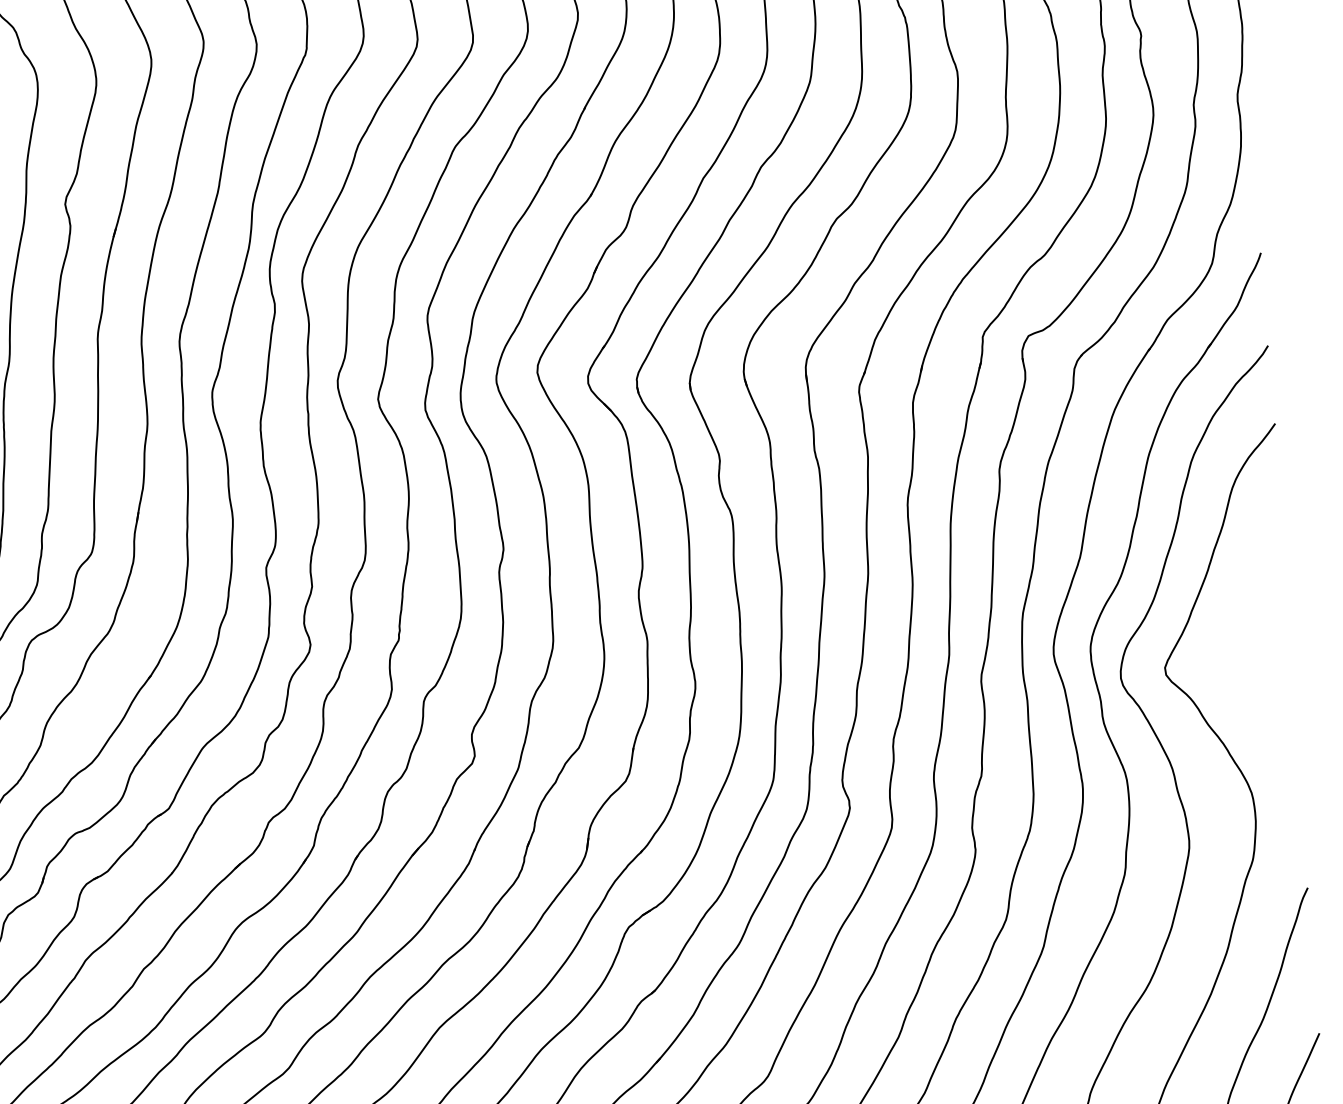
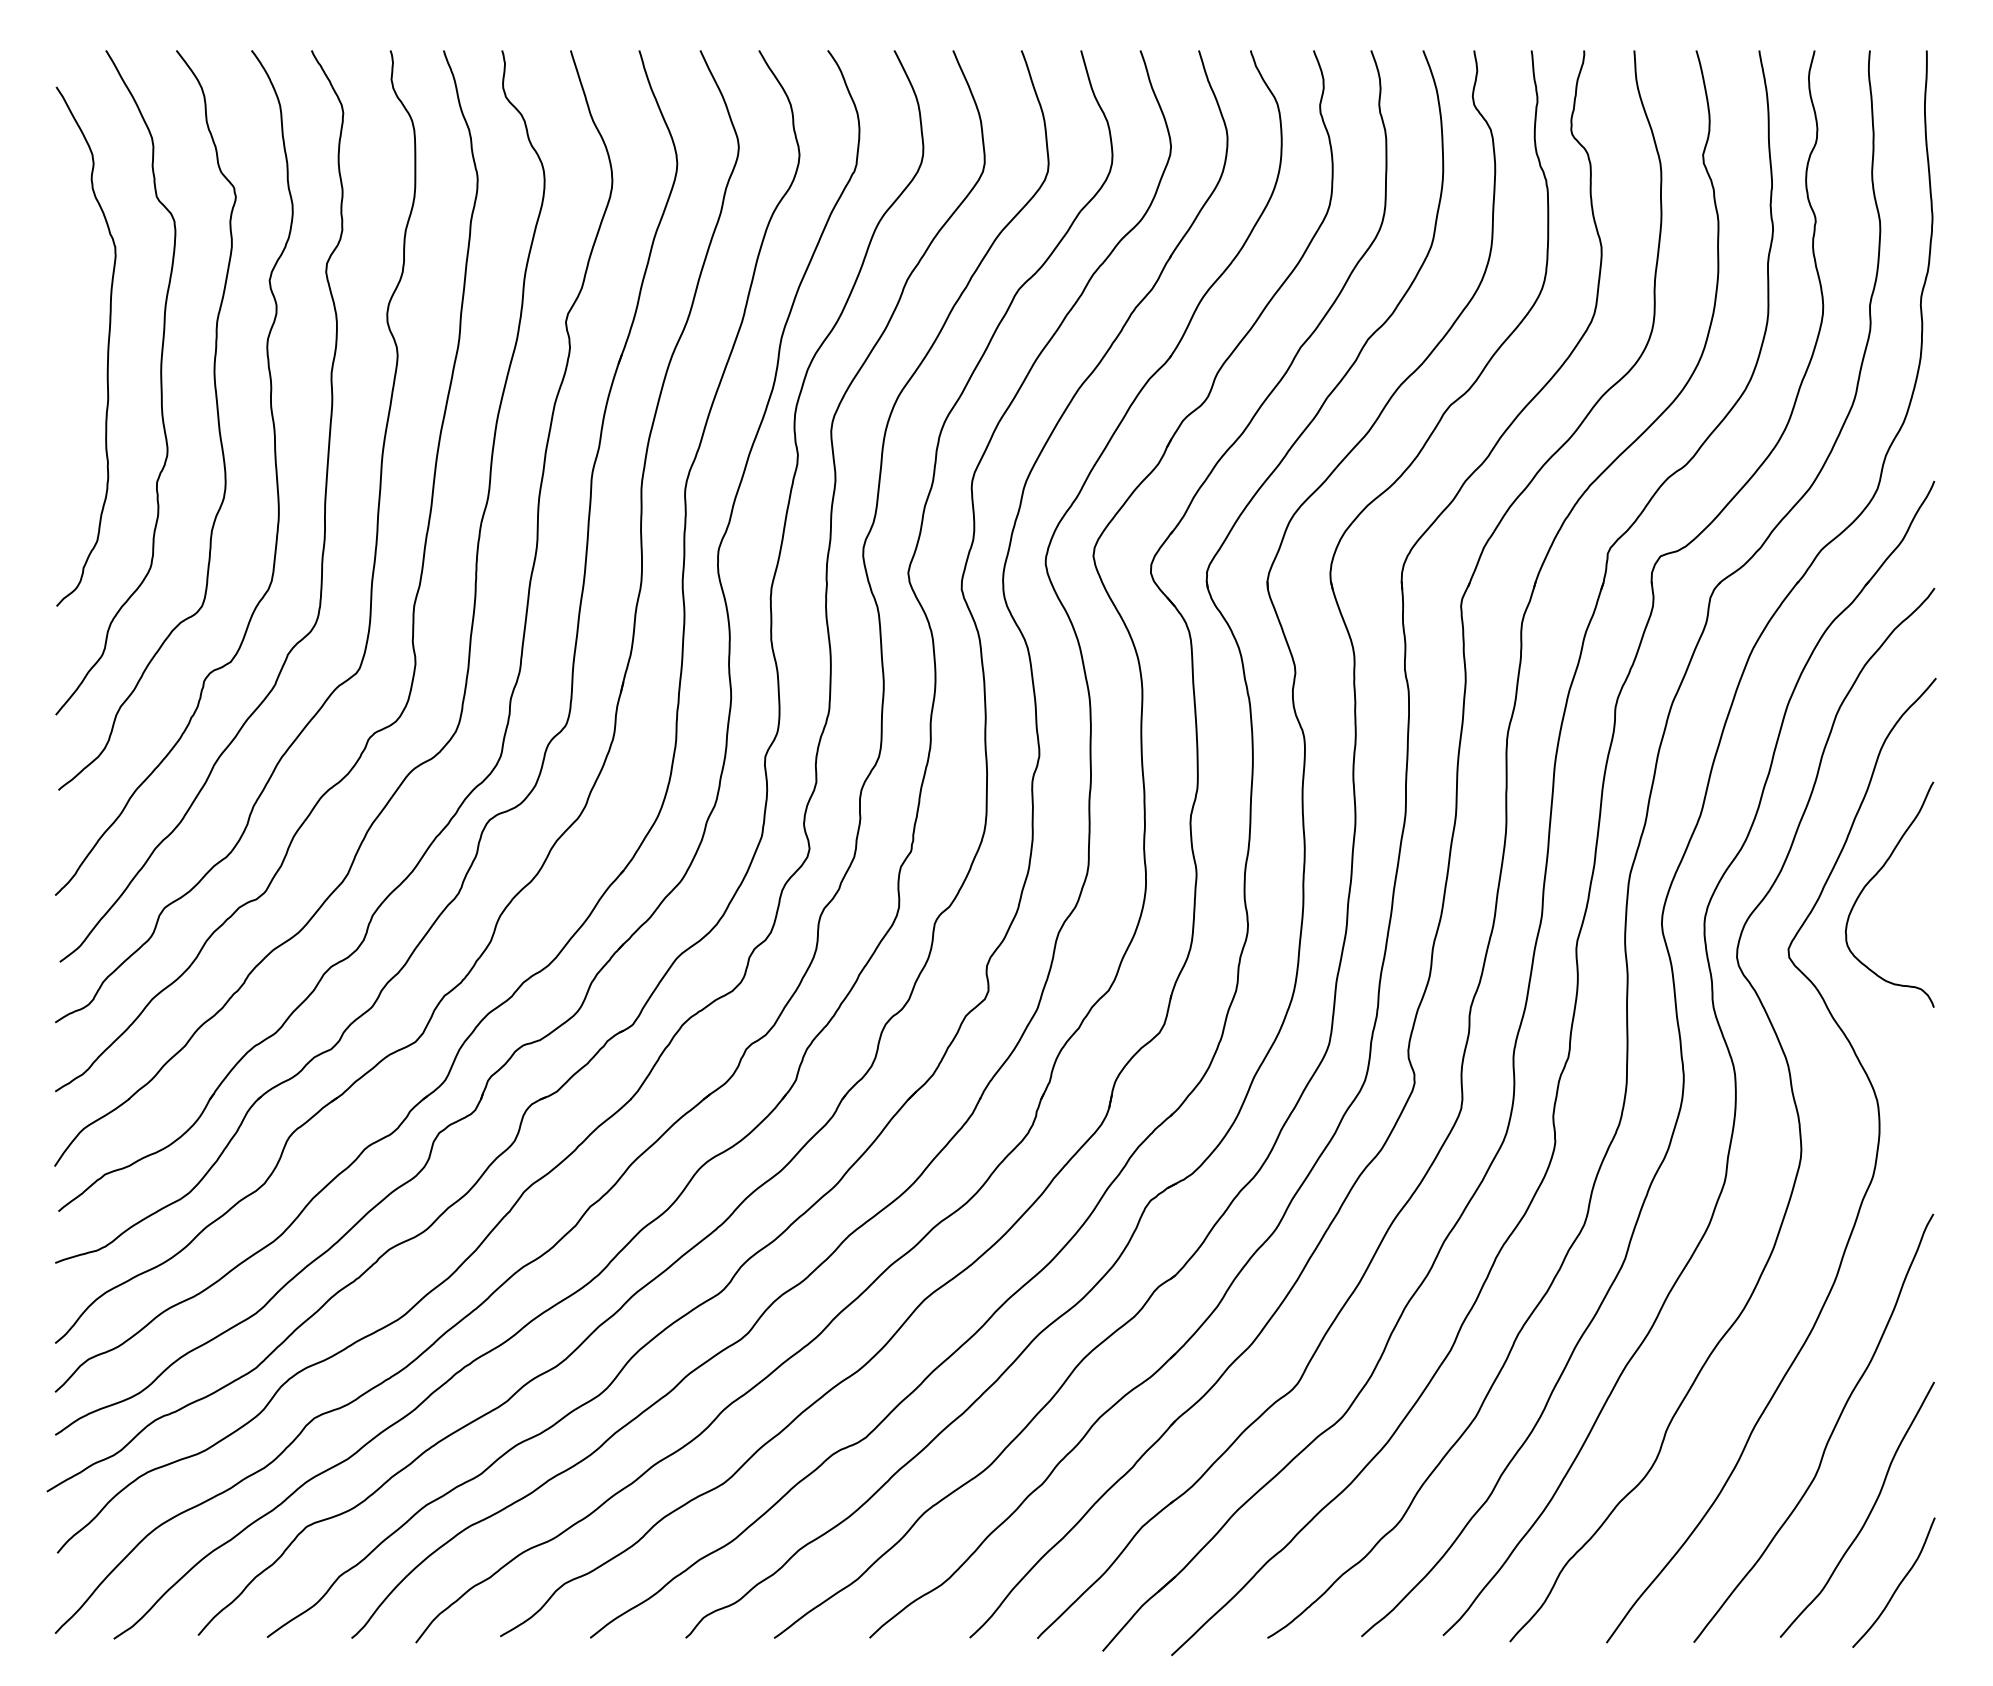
curve: (1234, 601) -> (1873, 878), added

